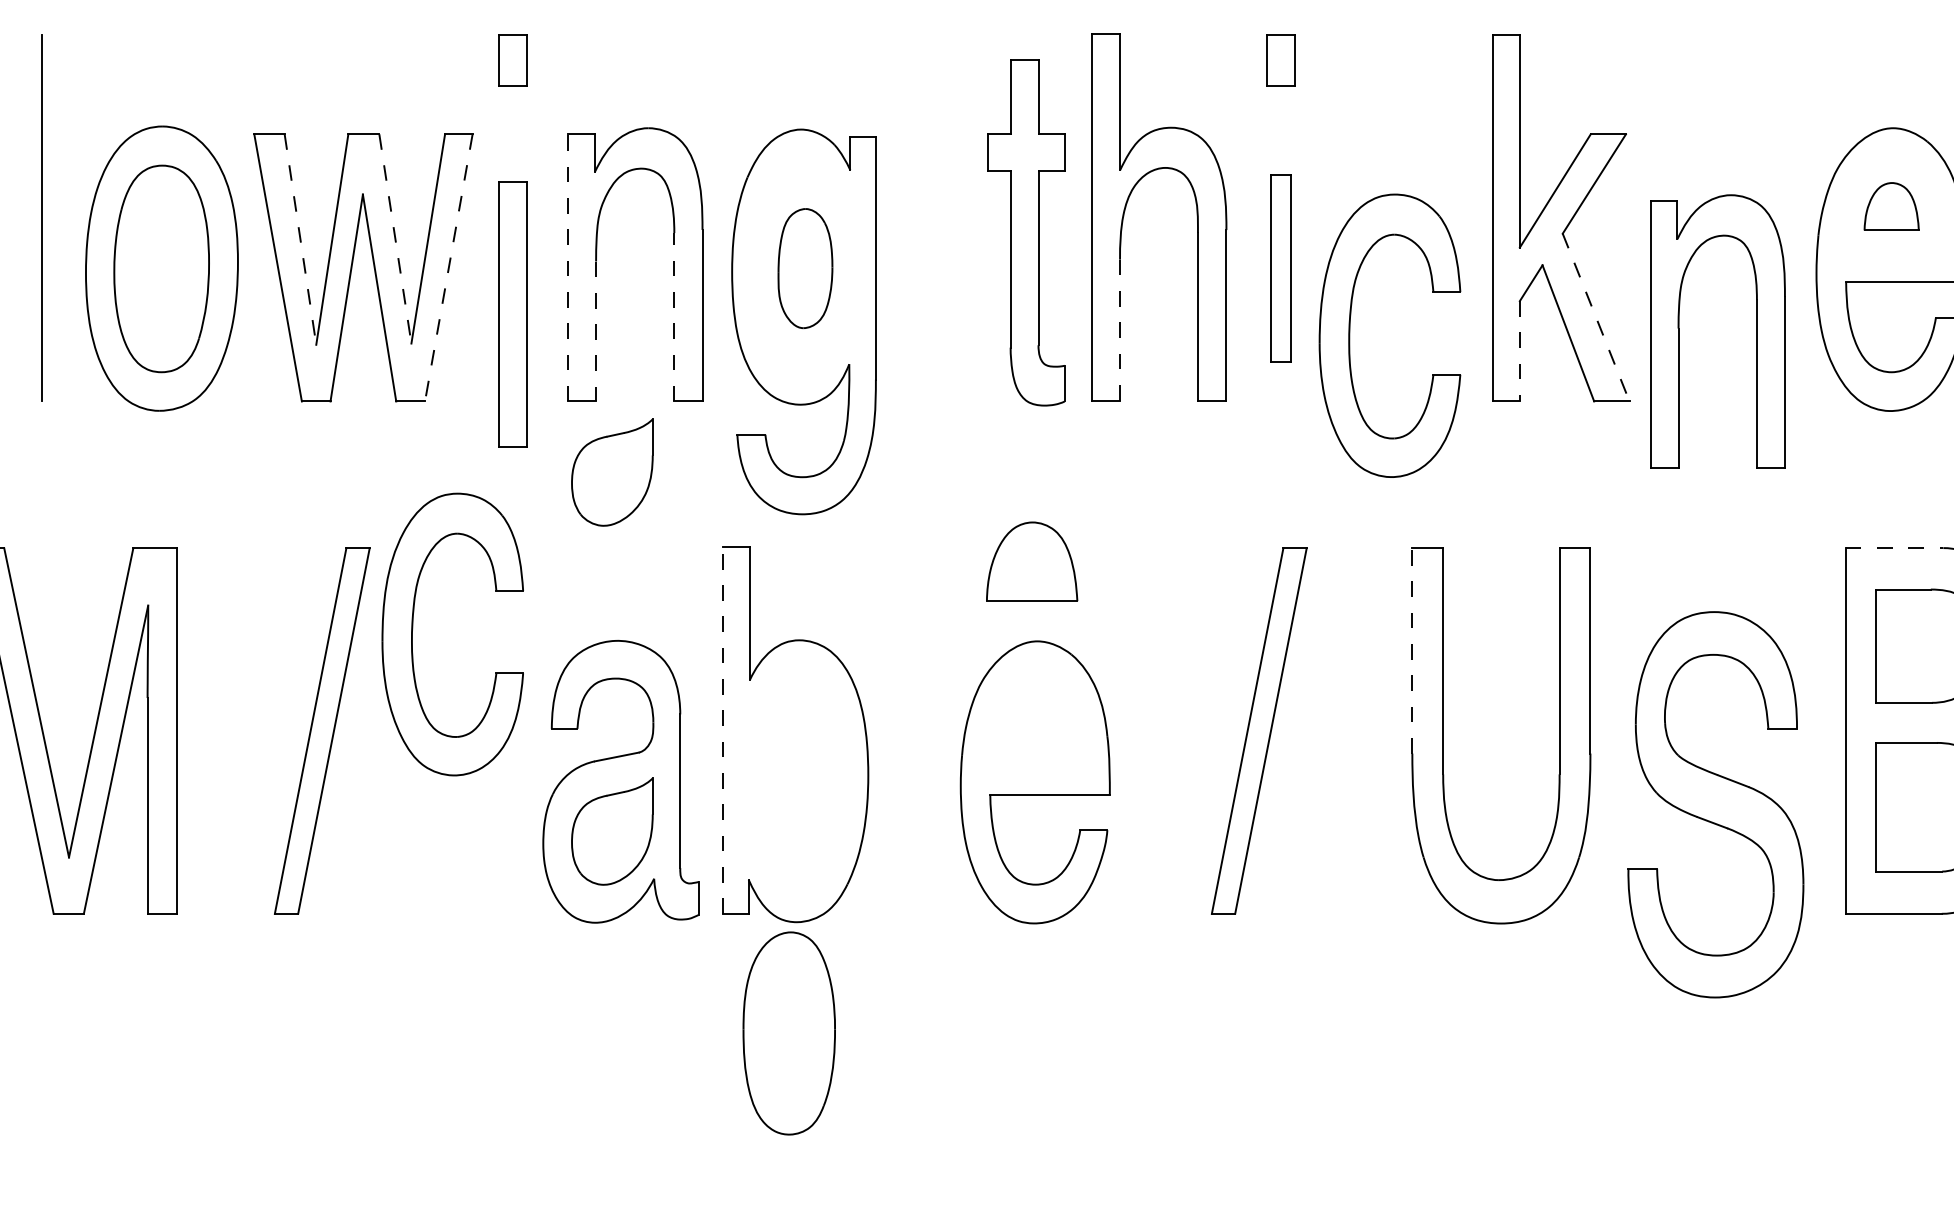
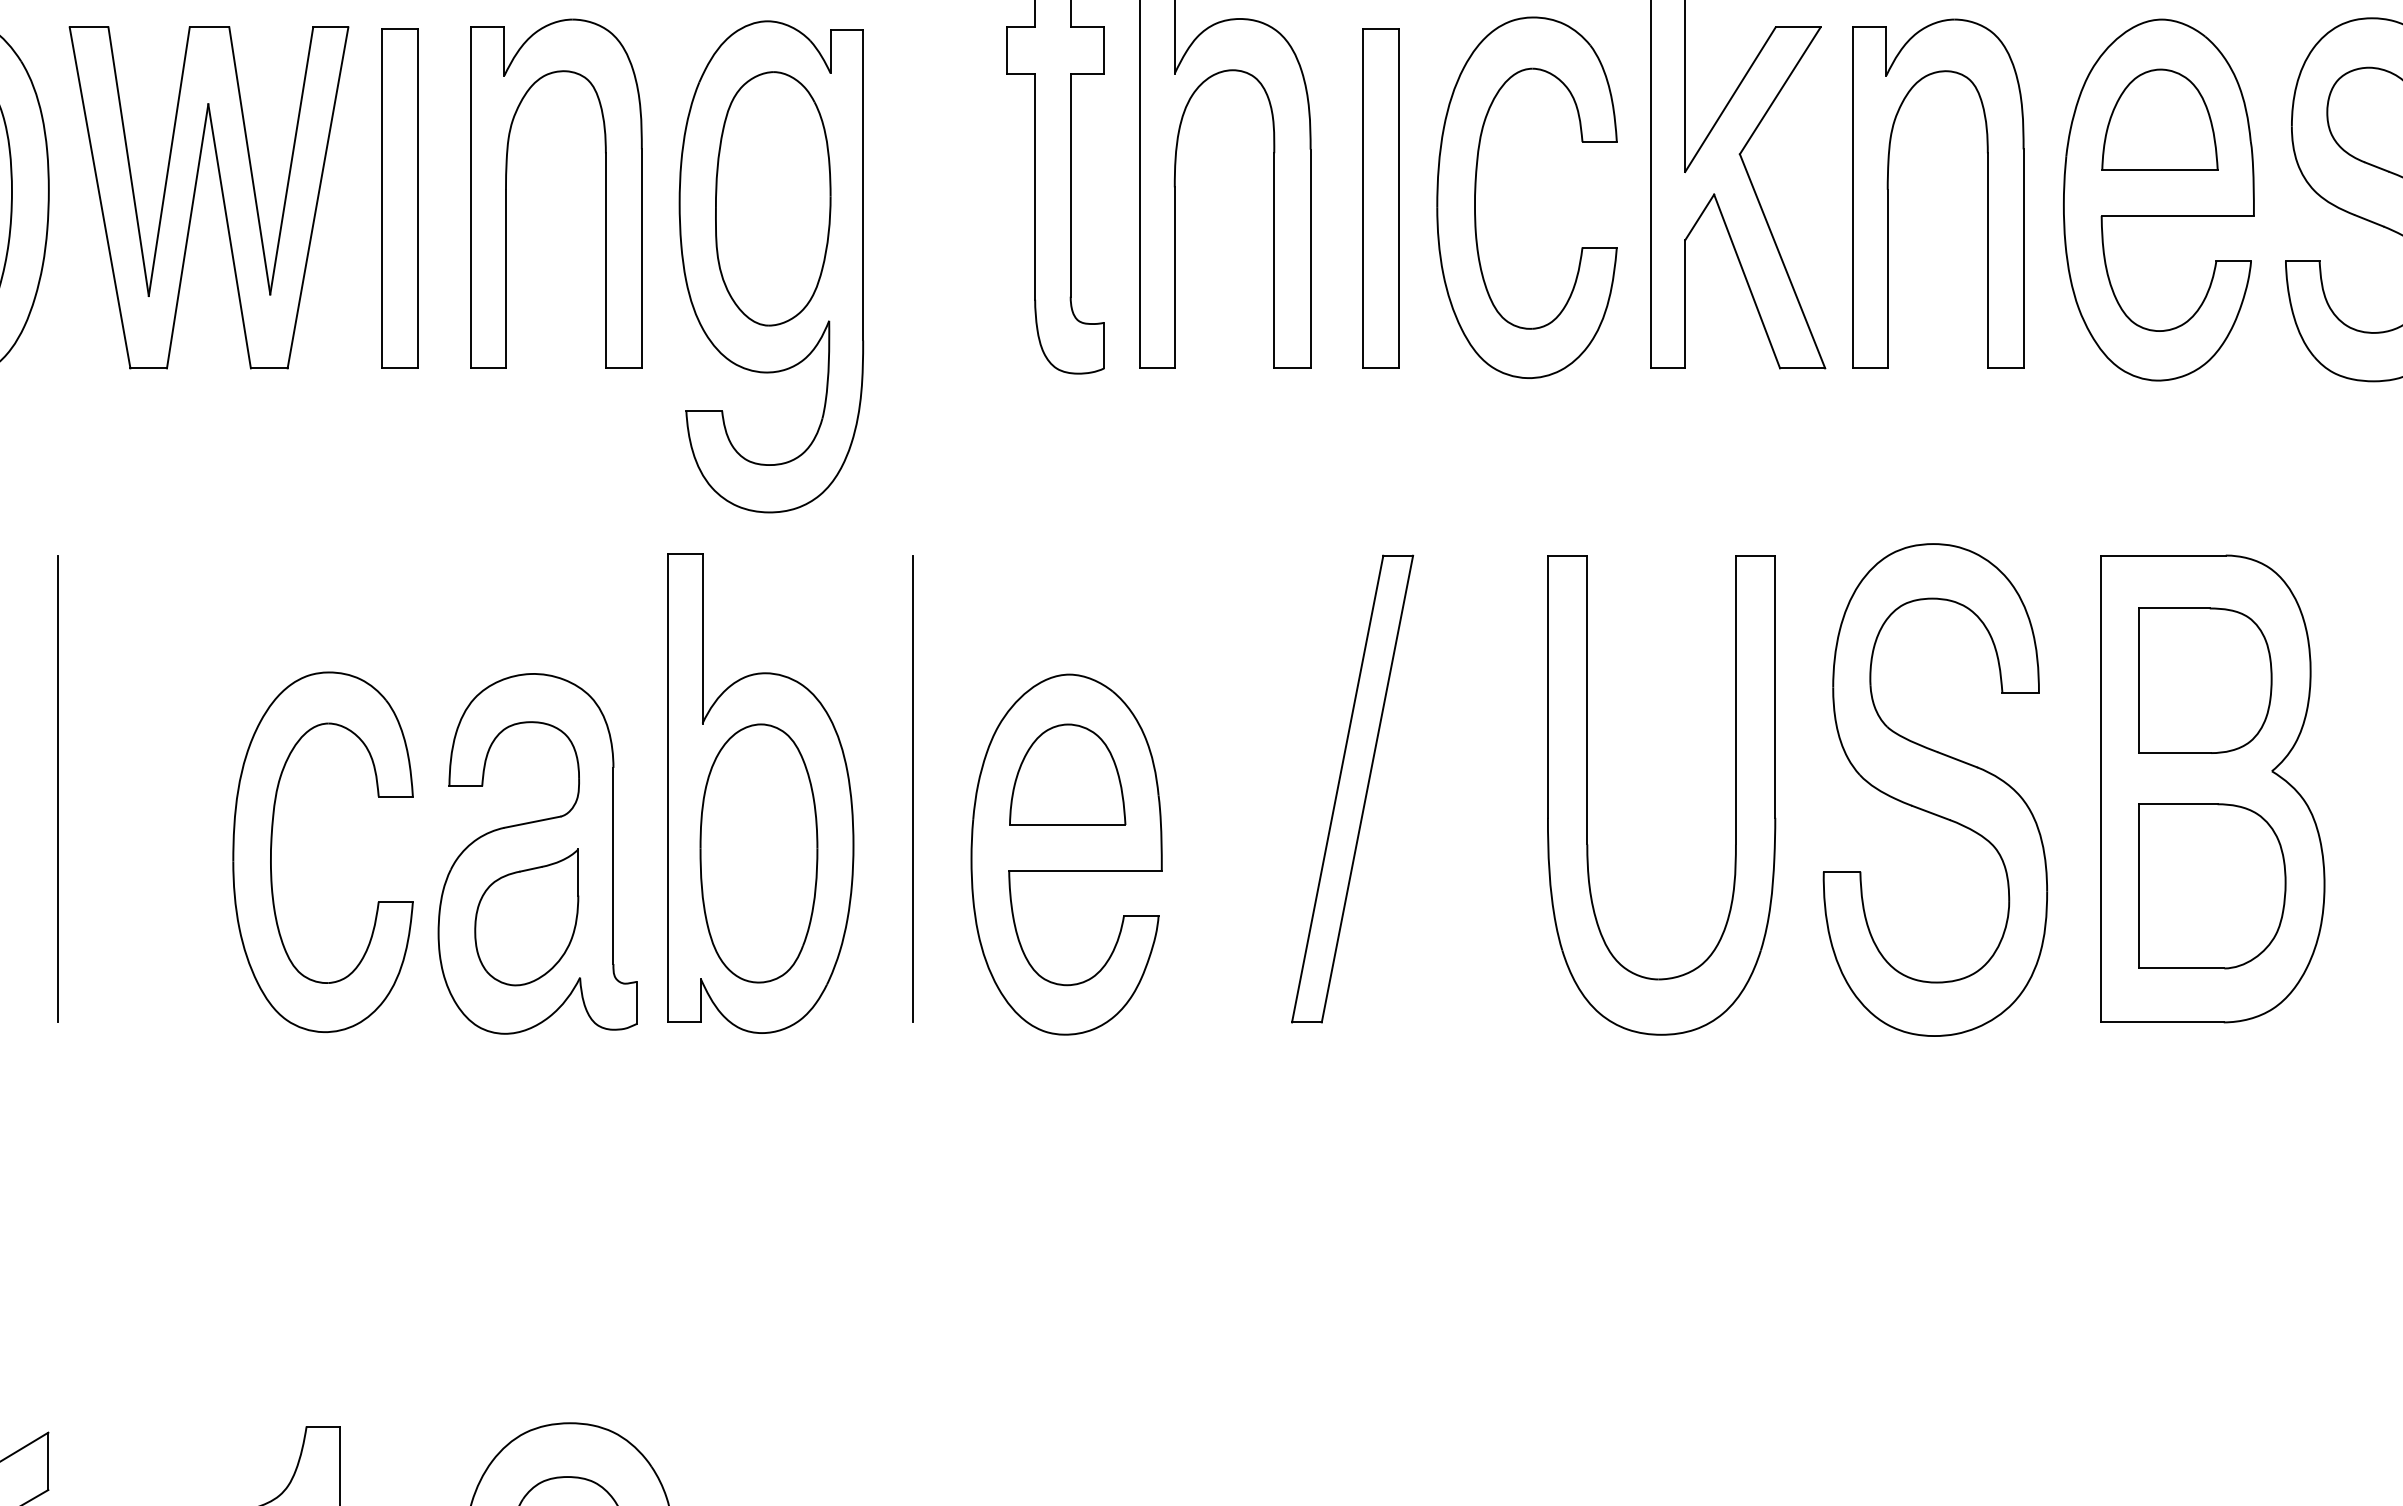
part: (1891, 206) -> (2159, 119), size x1.67
line: (395, 238) -> (249, 160), dashed -> solid
line: (300, 240) -> (128, 162), dashed -> solid
line: (448, 267) -> (317, 197), dashed -> solid
line: (568, 267) -> (470, 197), dashed -> solid
part: (805, 268) -> (773, 198), size x1.67
part: (1280, 268) -> (1379, 198), size x1.43
part: (512, 314) -> (399, 198), moved
line: (674, 316) -> (606, 259), dashed -> solid
line: (1596, 318) -> (1783, 262), dashed -> solid
line: (1120, 330) -> (1175, 277), dashed -> solid
line: (596, 331) -> (506, 279), dashed -> solid
part: (1679, 331) -> (1888, 193), moved
part: (1350, 335) -> (1476, 197), moved
line: (1519, 351) -> (1684, 304), dashed -> solid
part: (612, 472) -> (526, 459), removed
line: (1894, 548) -> (2163, 556), dashed -> solid
part: (1032, 561) -> (1068, 774), moved
part: (413, 628) -> (272, 844), moved
line: (1412, 650) -> (1548, 686), dashed -> solid
line: (723, 729) -> (668, 787), dashed -> solid
line: (245, 730) -> (58, 788), added
part: (322, 730) -> (156, 788), removed
line: (914, 730) -> (912, 788), added
part: (1715, 804) -> (1934, 789), moved
part: (788, 1033) -> (757, 853), moved

